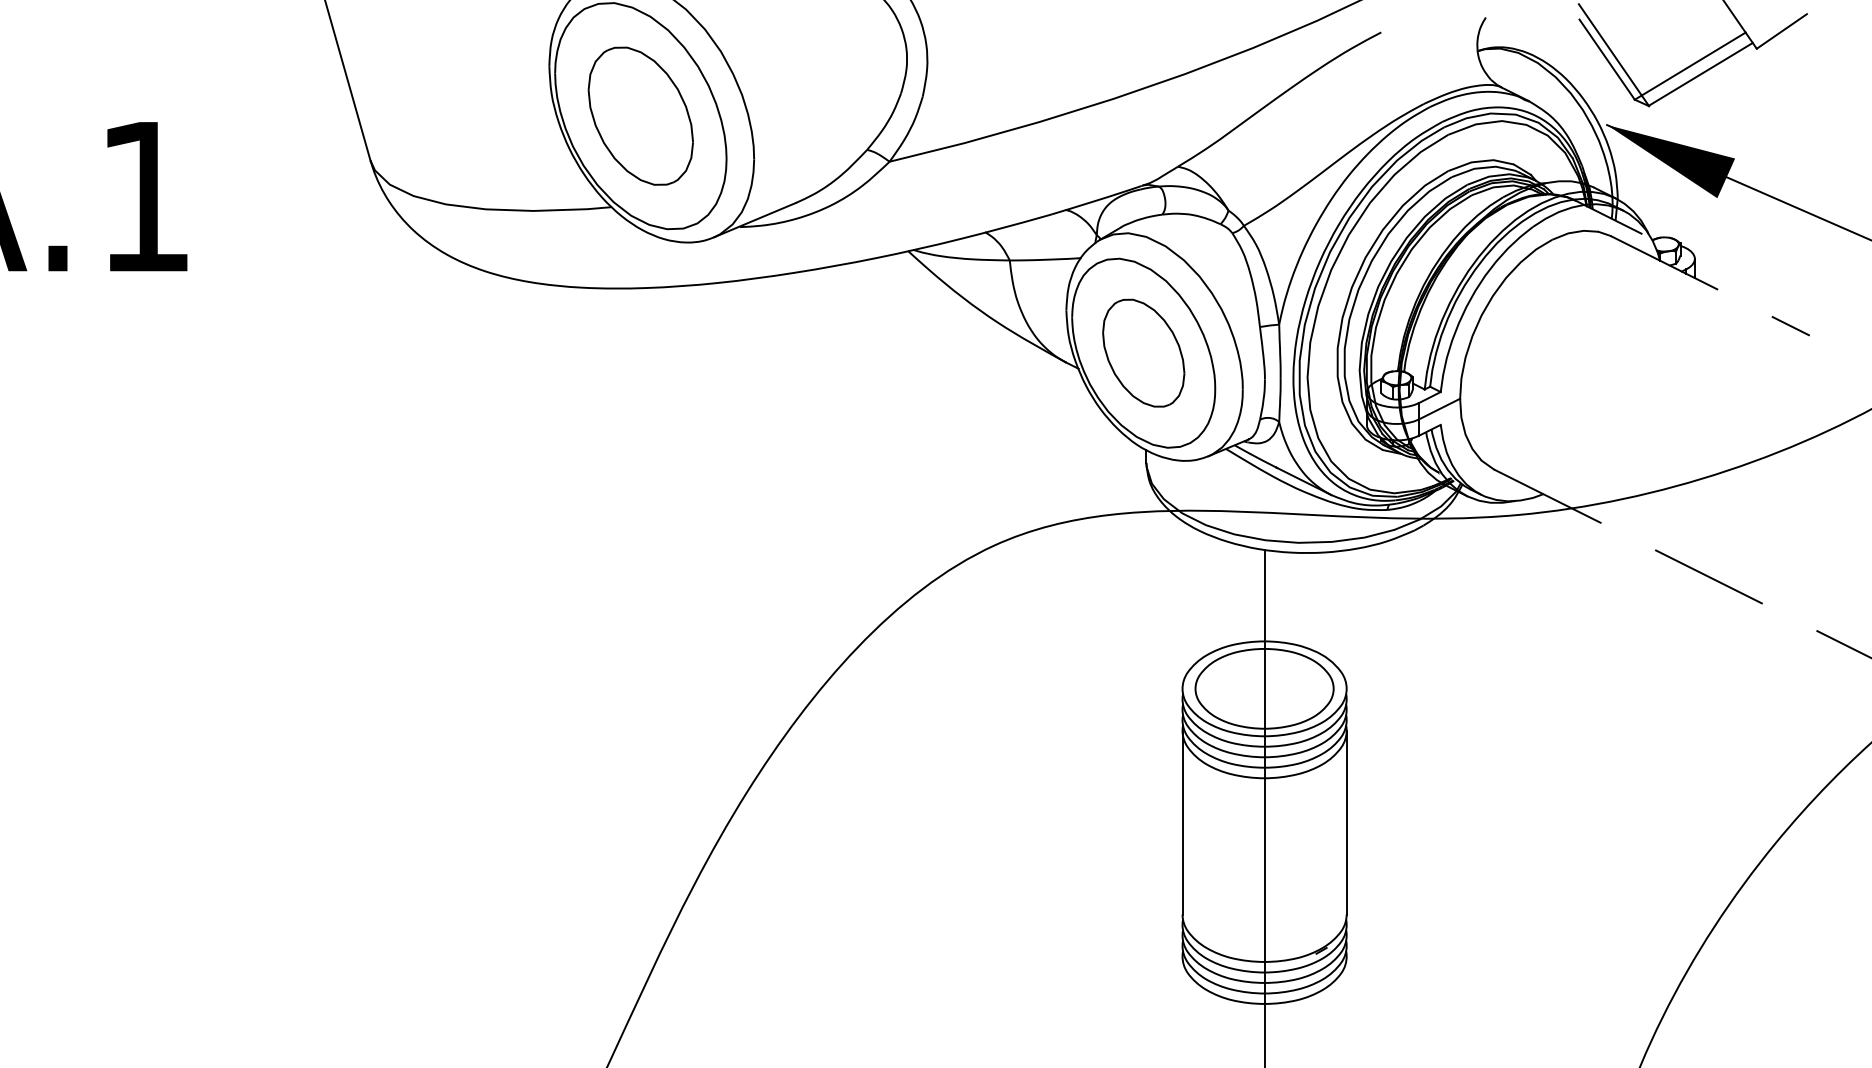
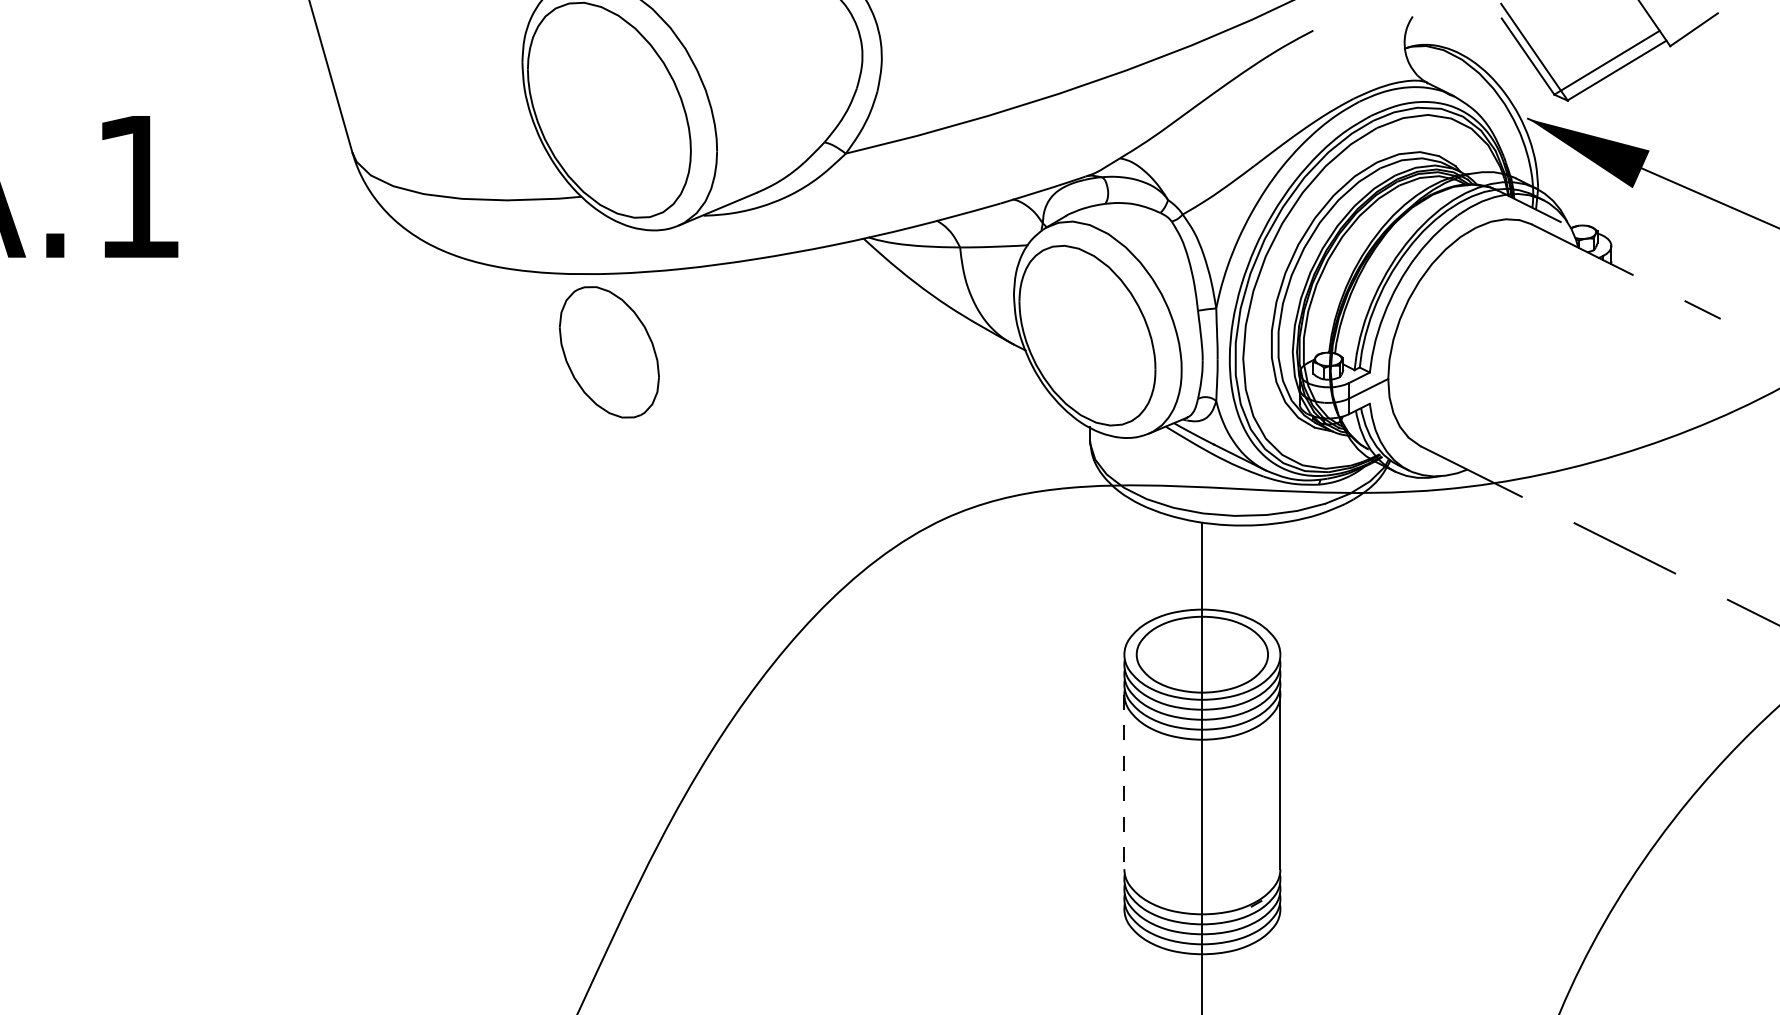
part: (639, 116) -> (608, 352), moved
part: (1143, 353) -> (1087, 335), removed
line: (1182, 823) -> (1124, 782), solid -> dashed

